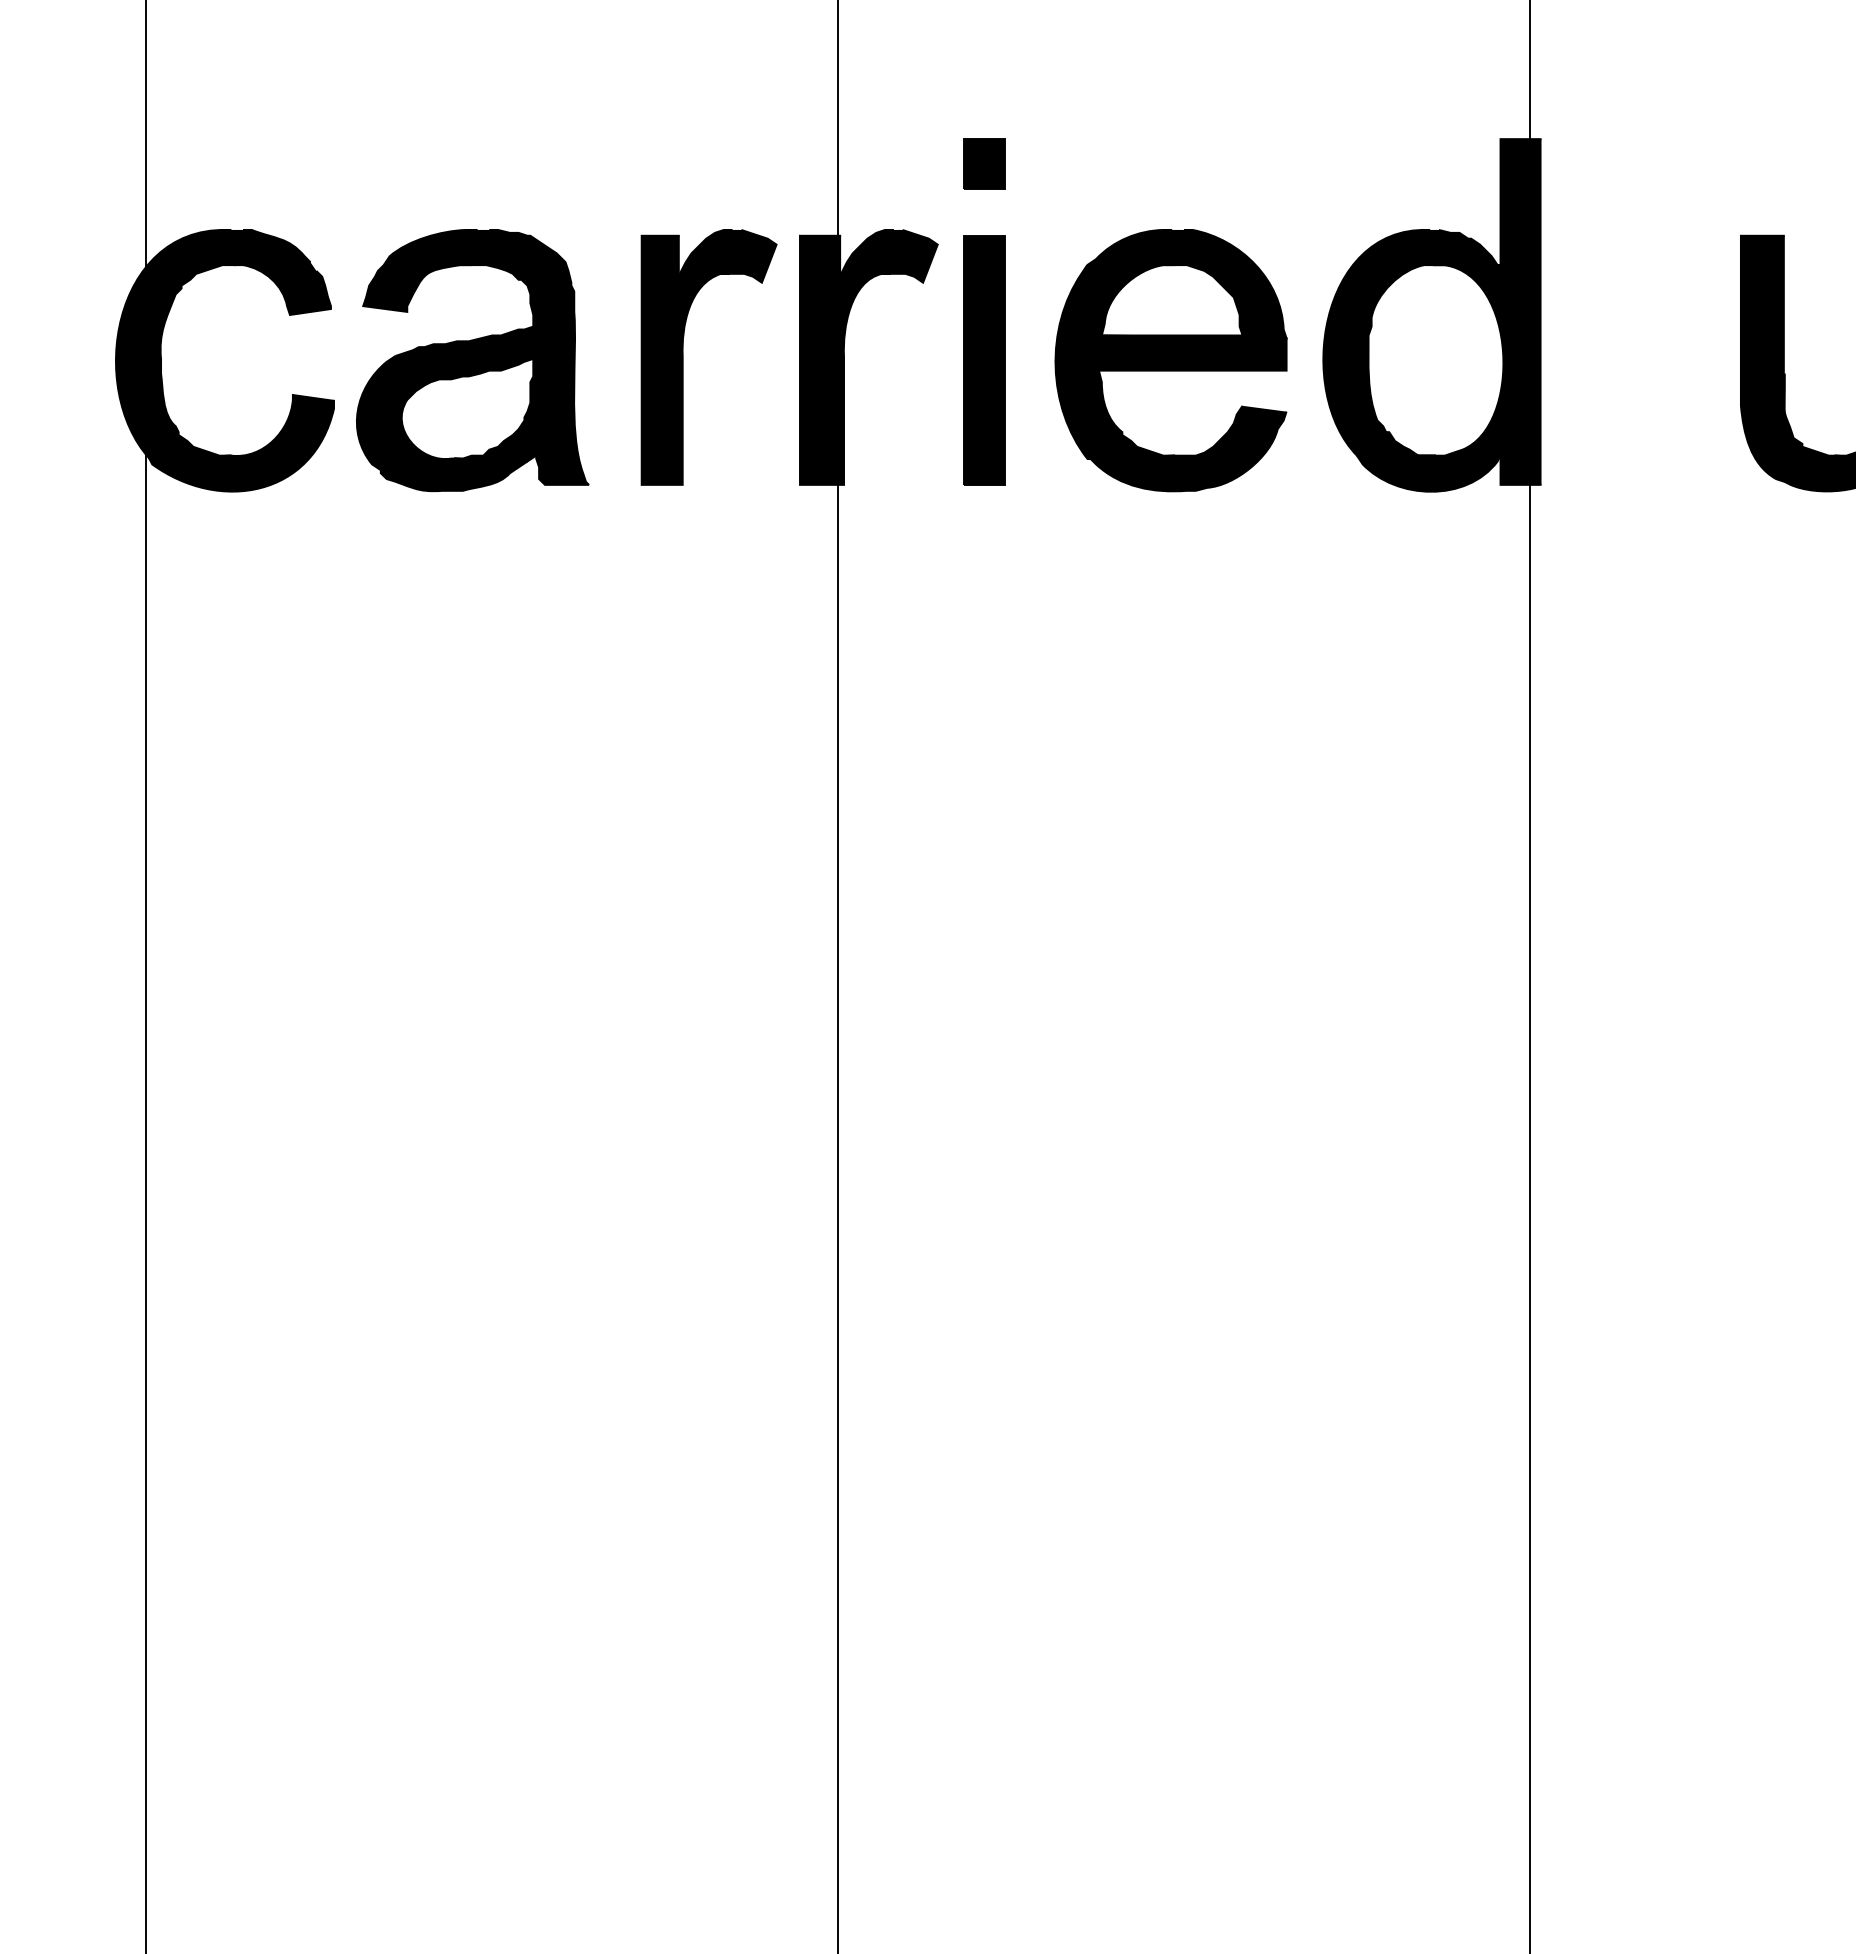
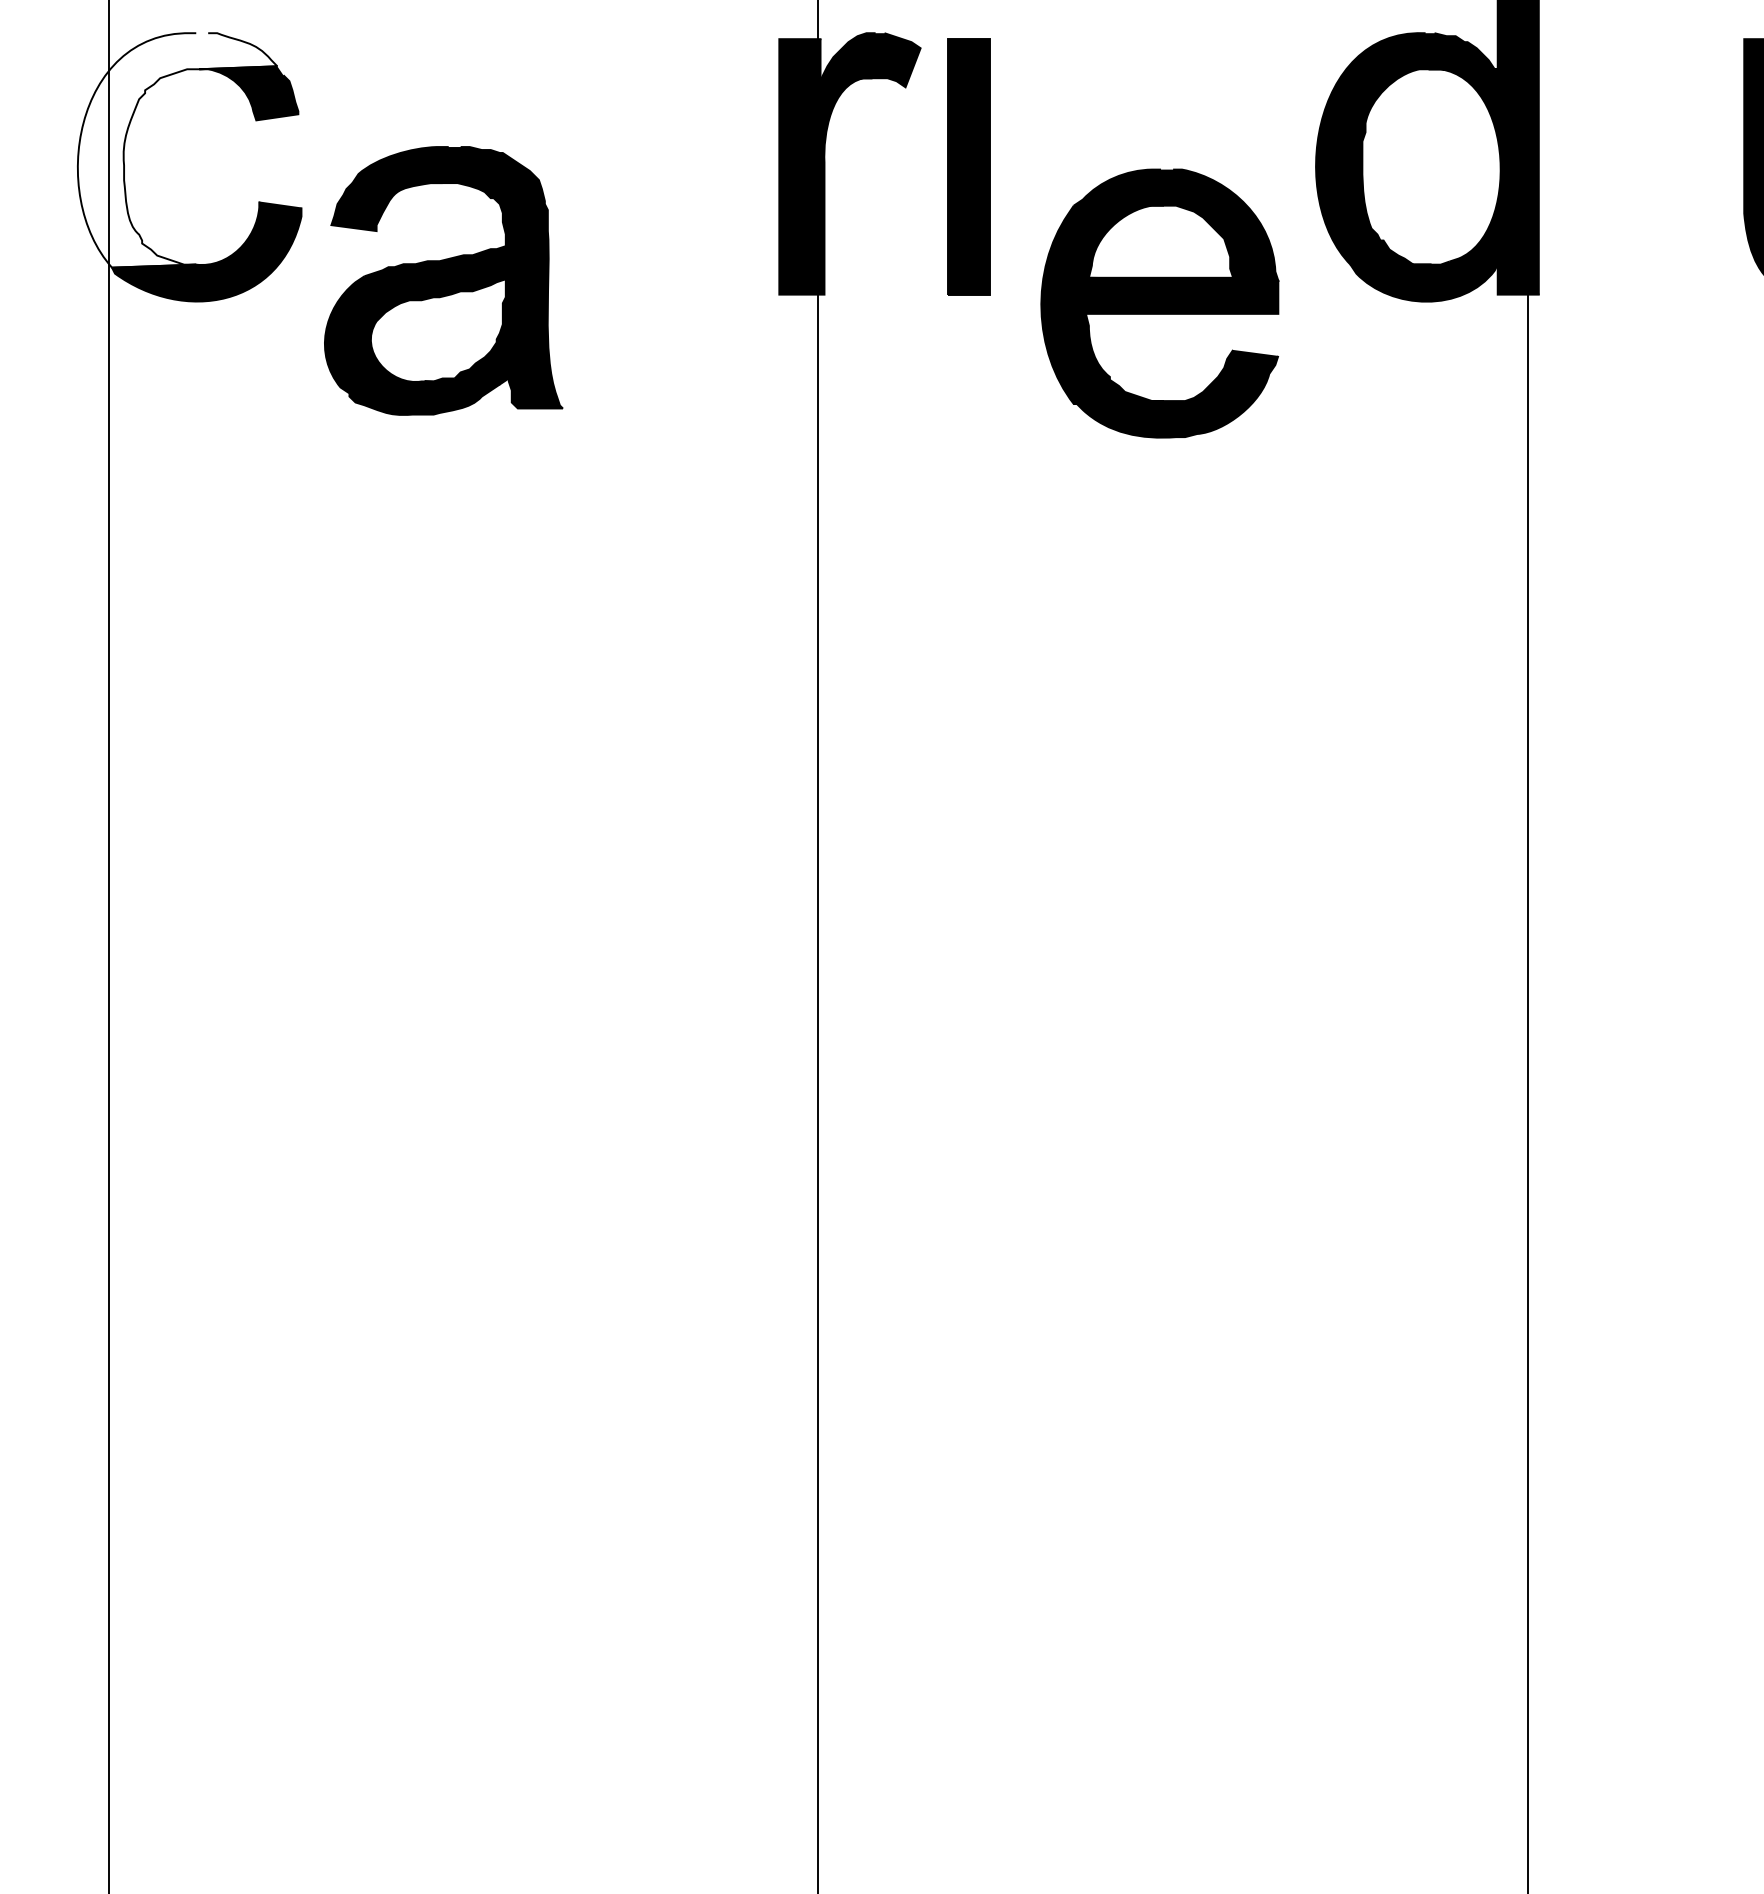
fill: (212, 343) -> (176, 149), removed
part: (683, 357) -> (659, 163), removed
part: (472, 360) -> (443, 280), moved
part: (1170, 360) -> (1159, 303), moved

